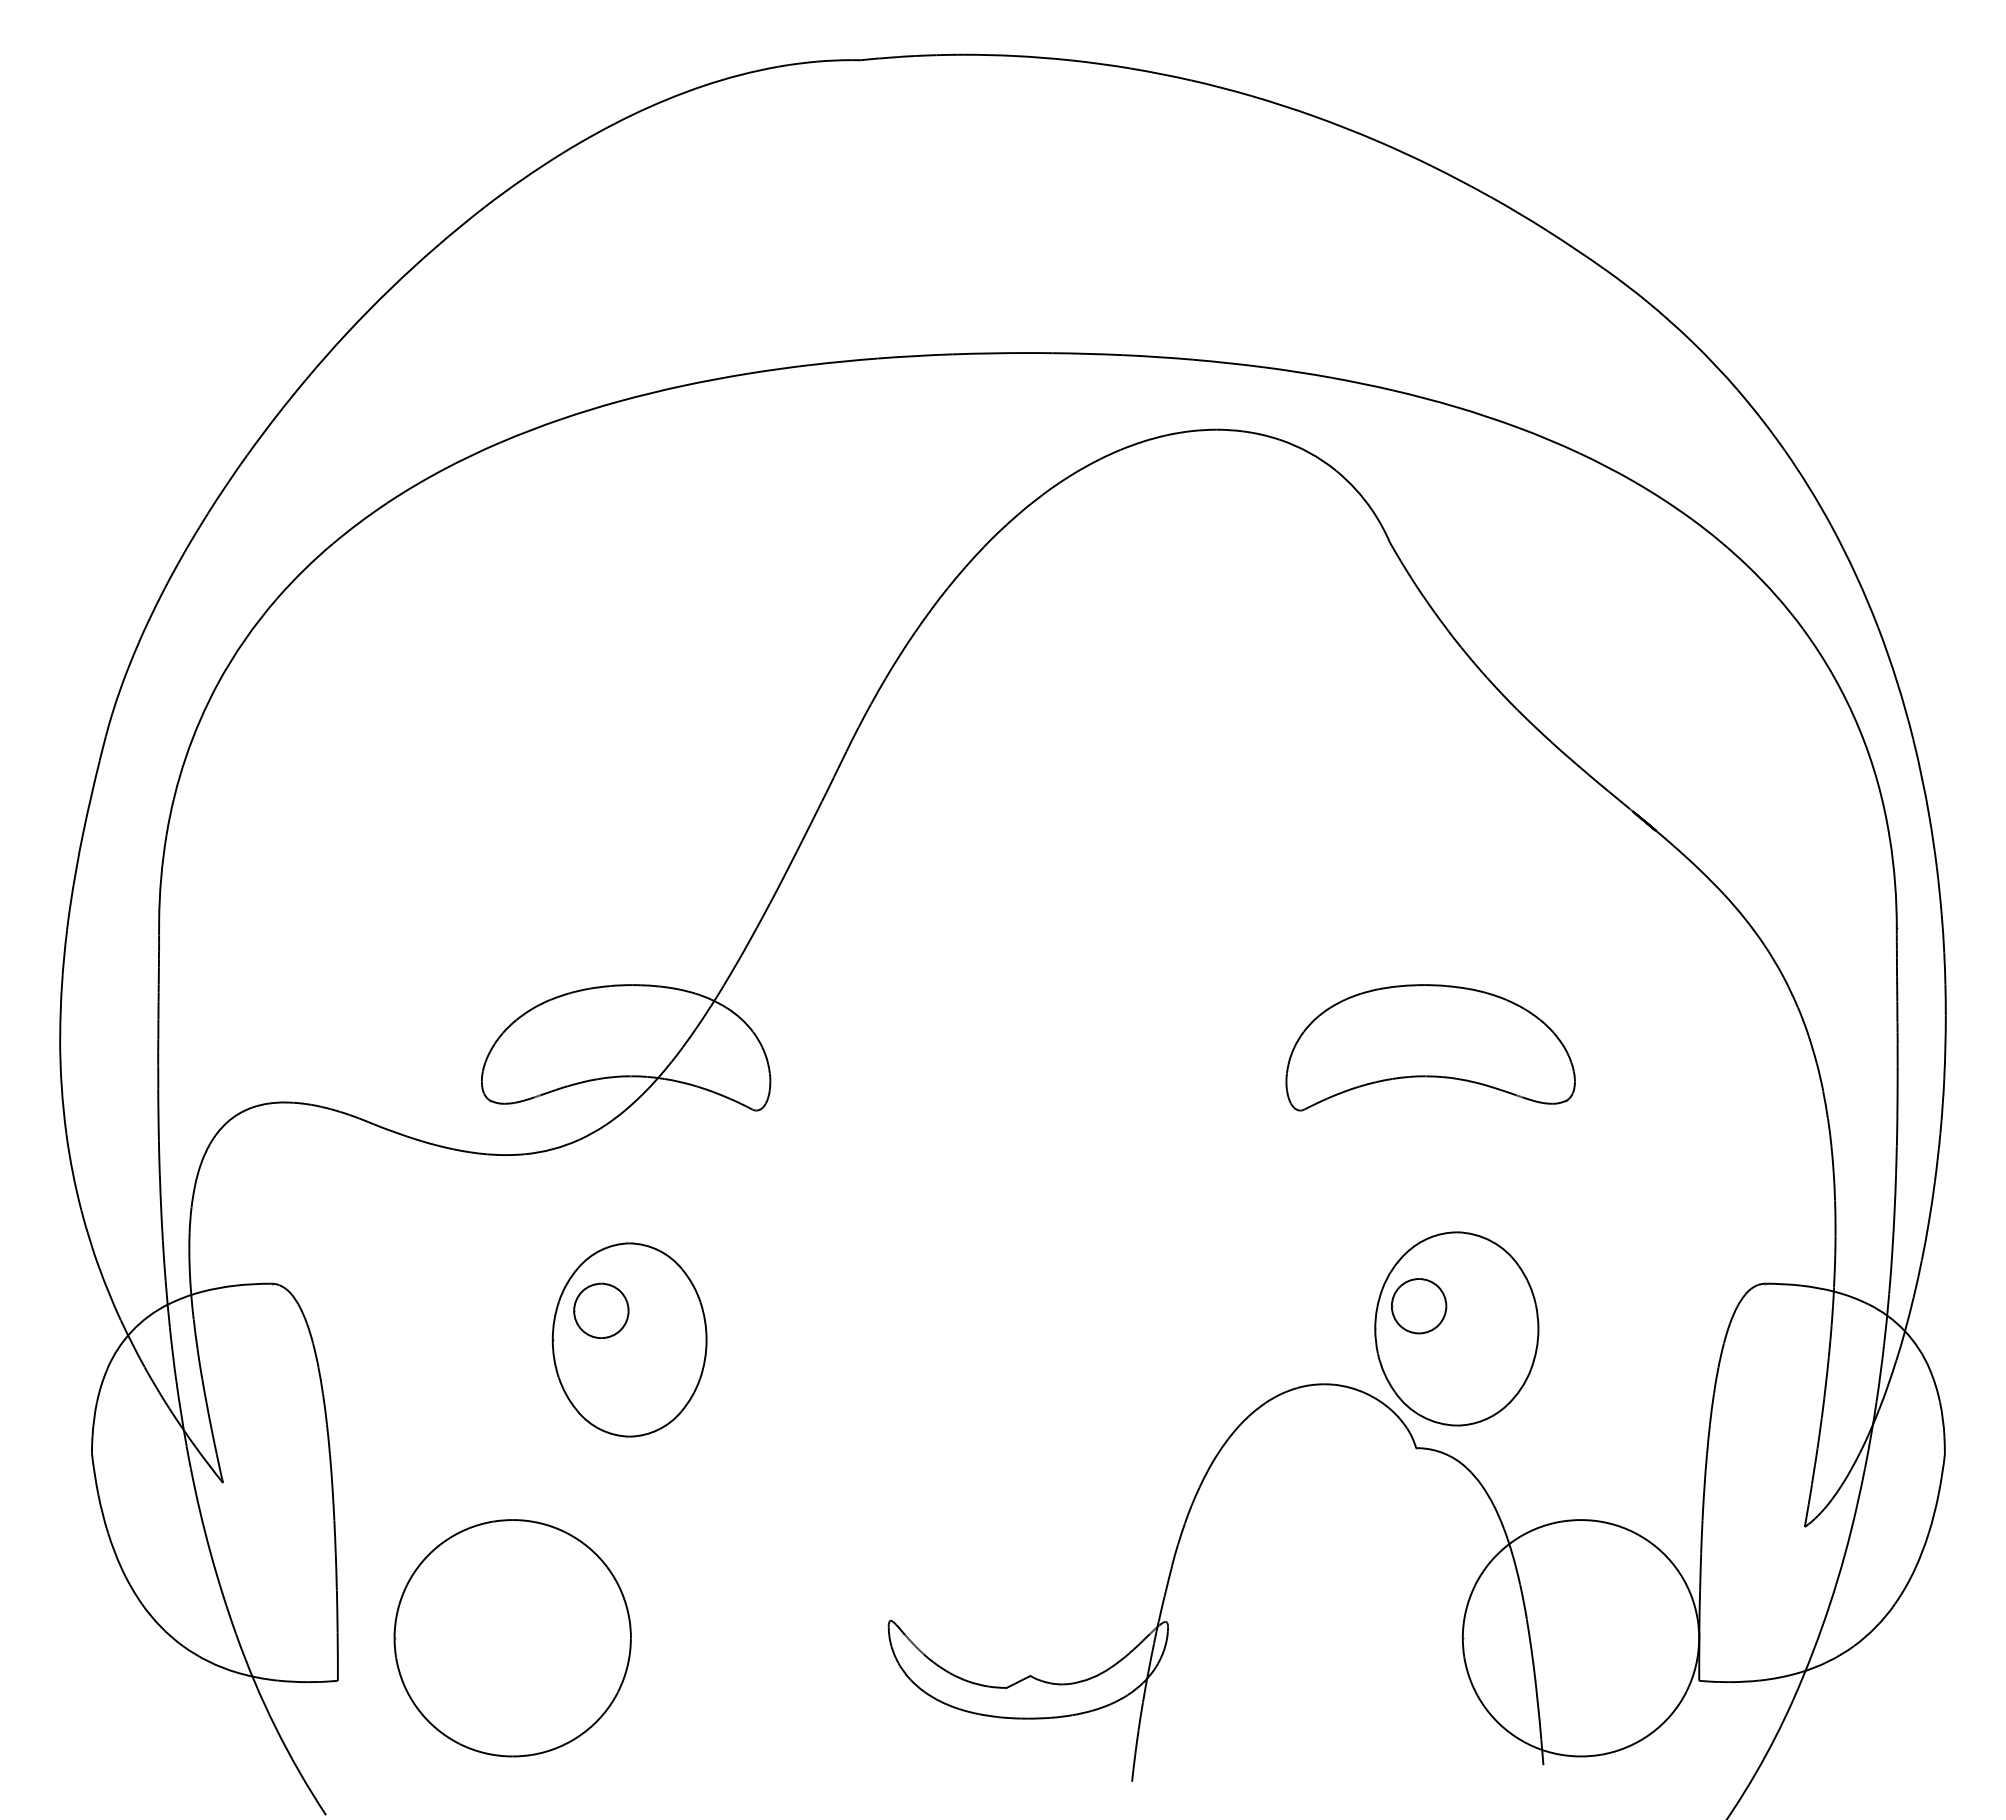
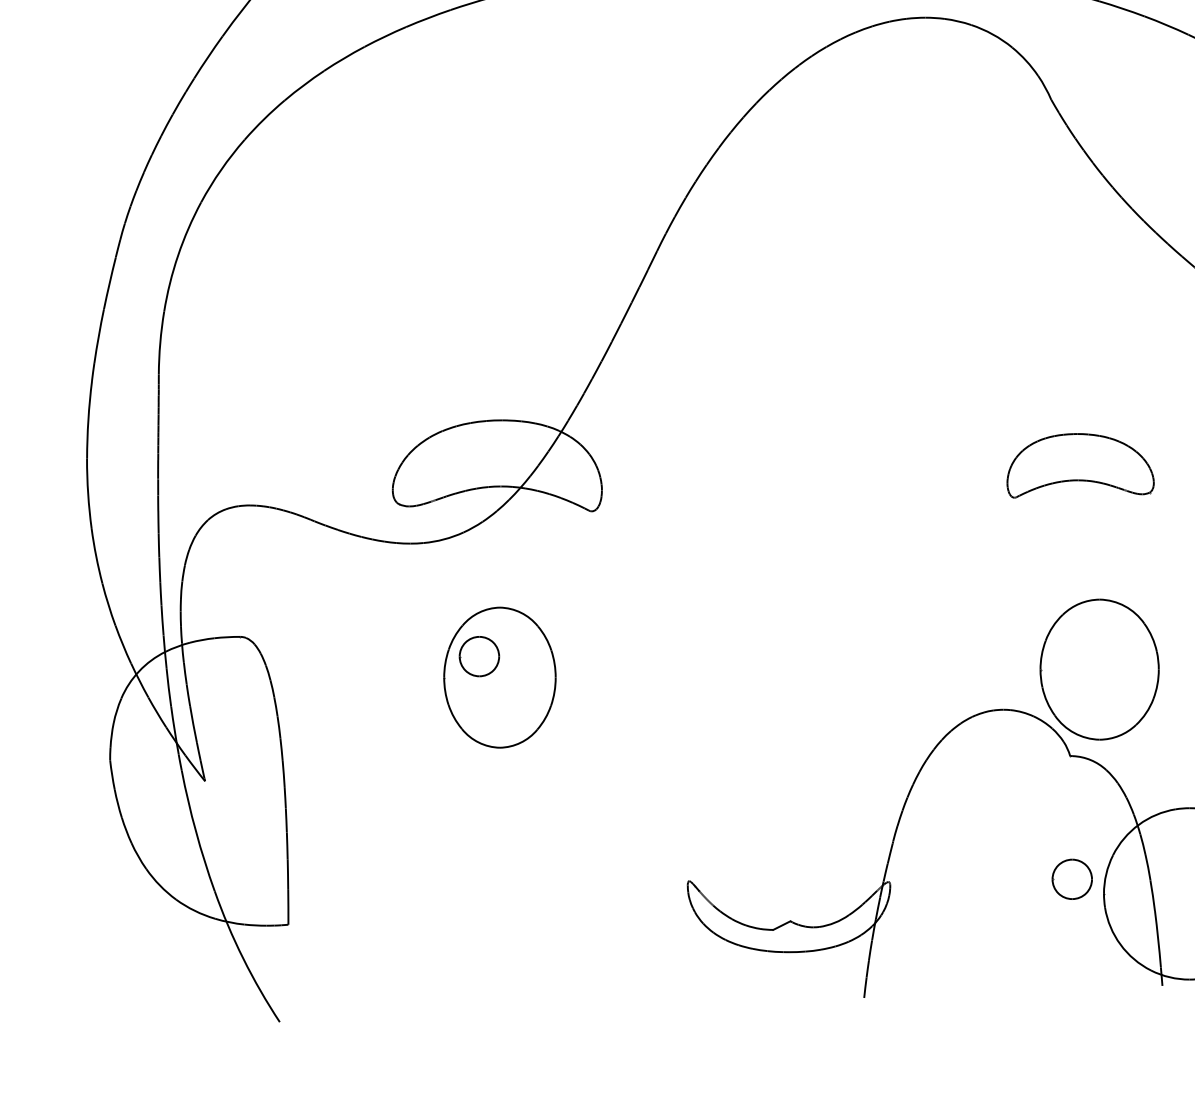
part: (1430, 1047) -> (1080, 465), size x0.7
part: (1419, 1306) -> (1072, 879), moved
part: (512, 1638) -> (415, 894), removed

